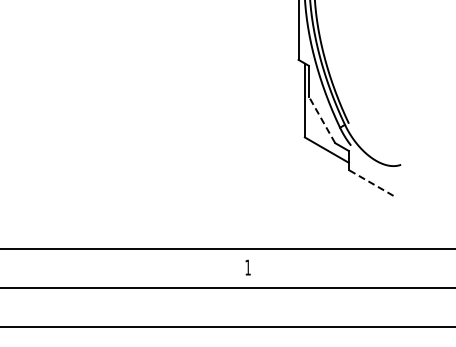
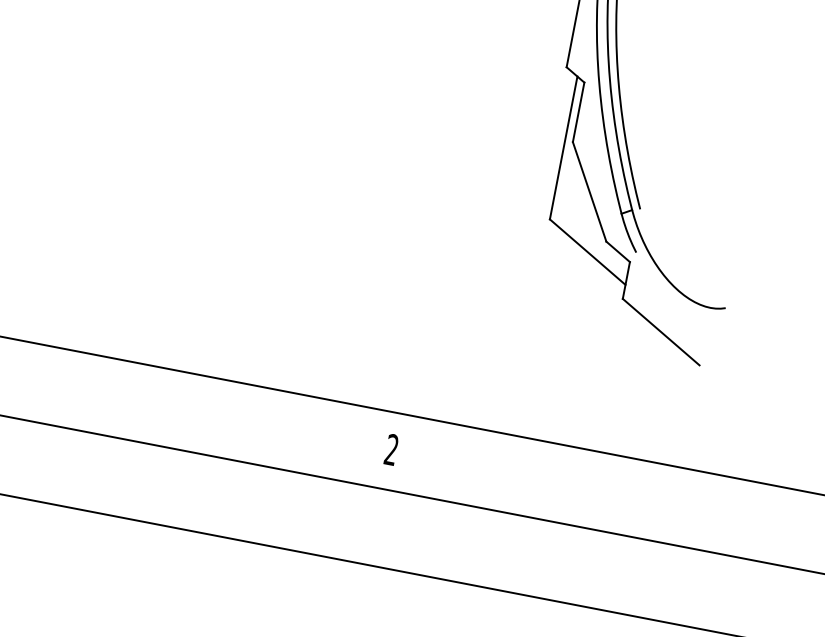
line: (322, 119) -> (590, 191), dashed -> solid
line: (371, 182) -> (661, 331), dashed -> solid
text: (247, 267) -> (390, 449), 1 -> 2

